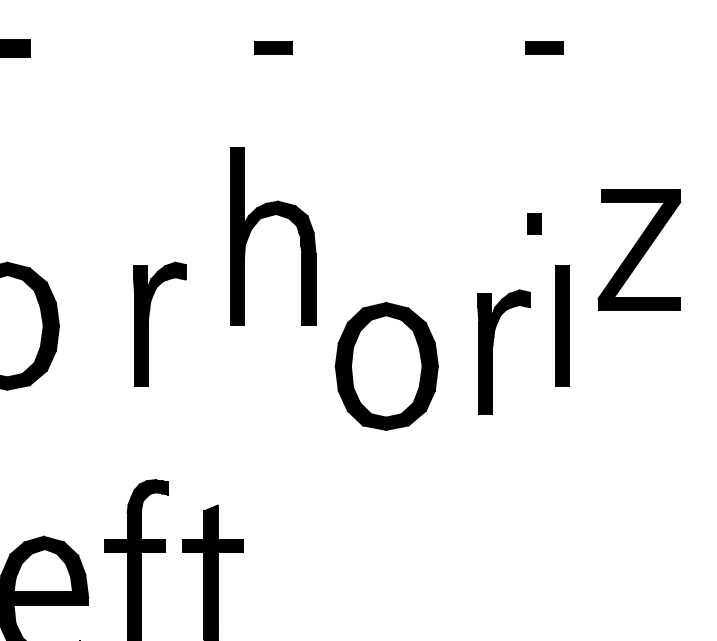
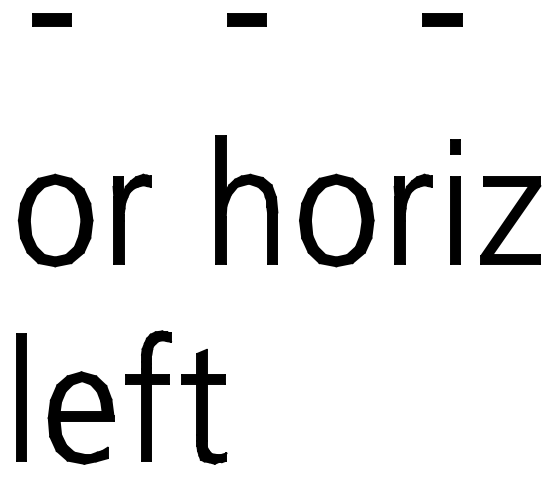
part: (272, 47) -> (246, 19), size x1.43
part: (544, 47) -> (442, 19), size x1.43
part: (268, 217) -> (243, 186), moved
part: (534, 223) -> (455, 146), moved
part: (638, 249) -> (510, 220), moved
part: (149, 323) -> (124, 218), moved
part: (493, 351) -> (405, 218), moved
part: (386, 366) -> (336, 220), moved

